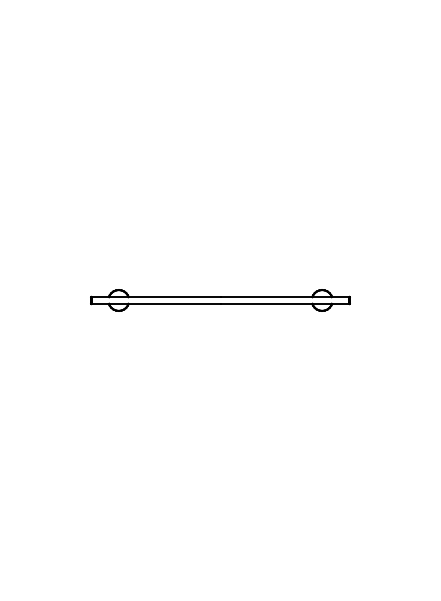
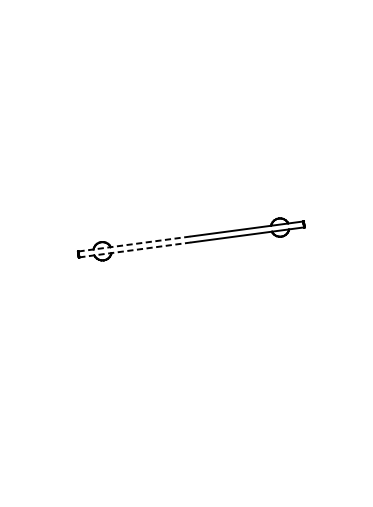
line: (156, 297) -> (135, 244), solid -> dashed
line: (156, 303) -> (135, 249), solid -> dashed

